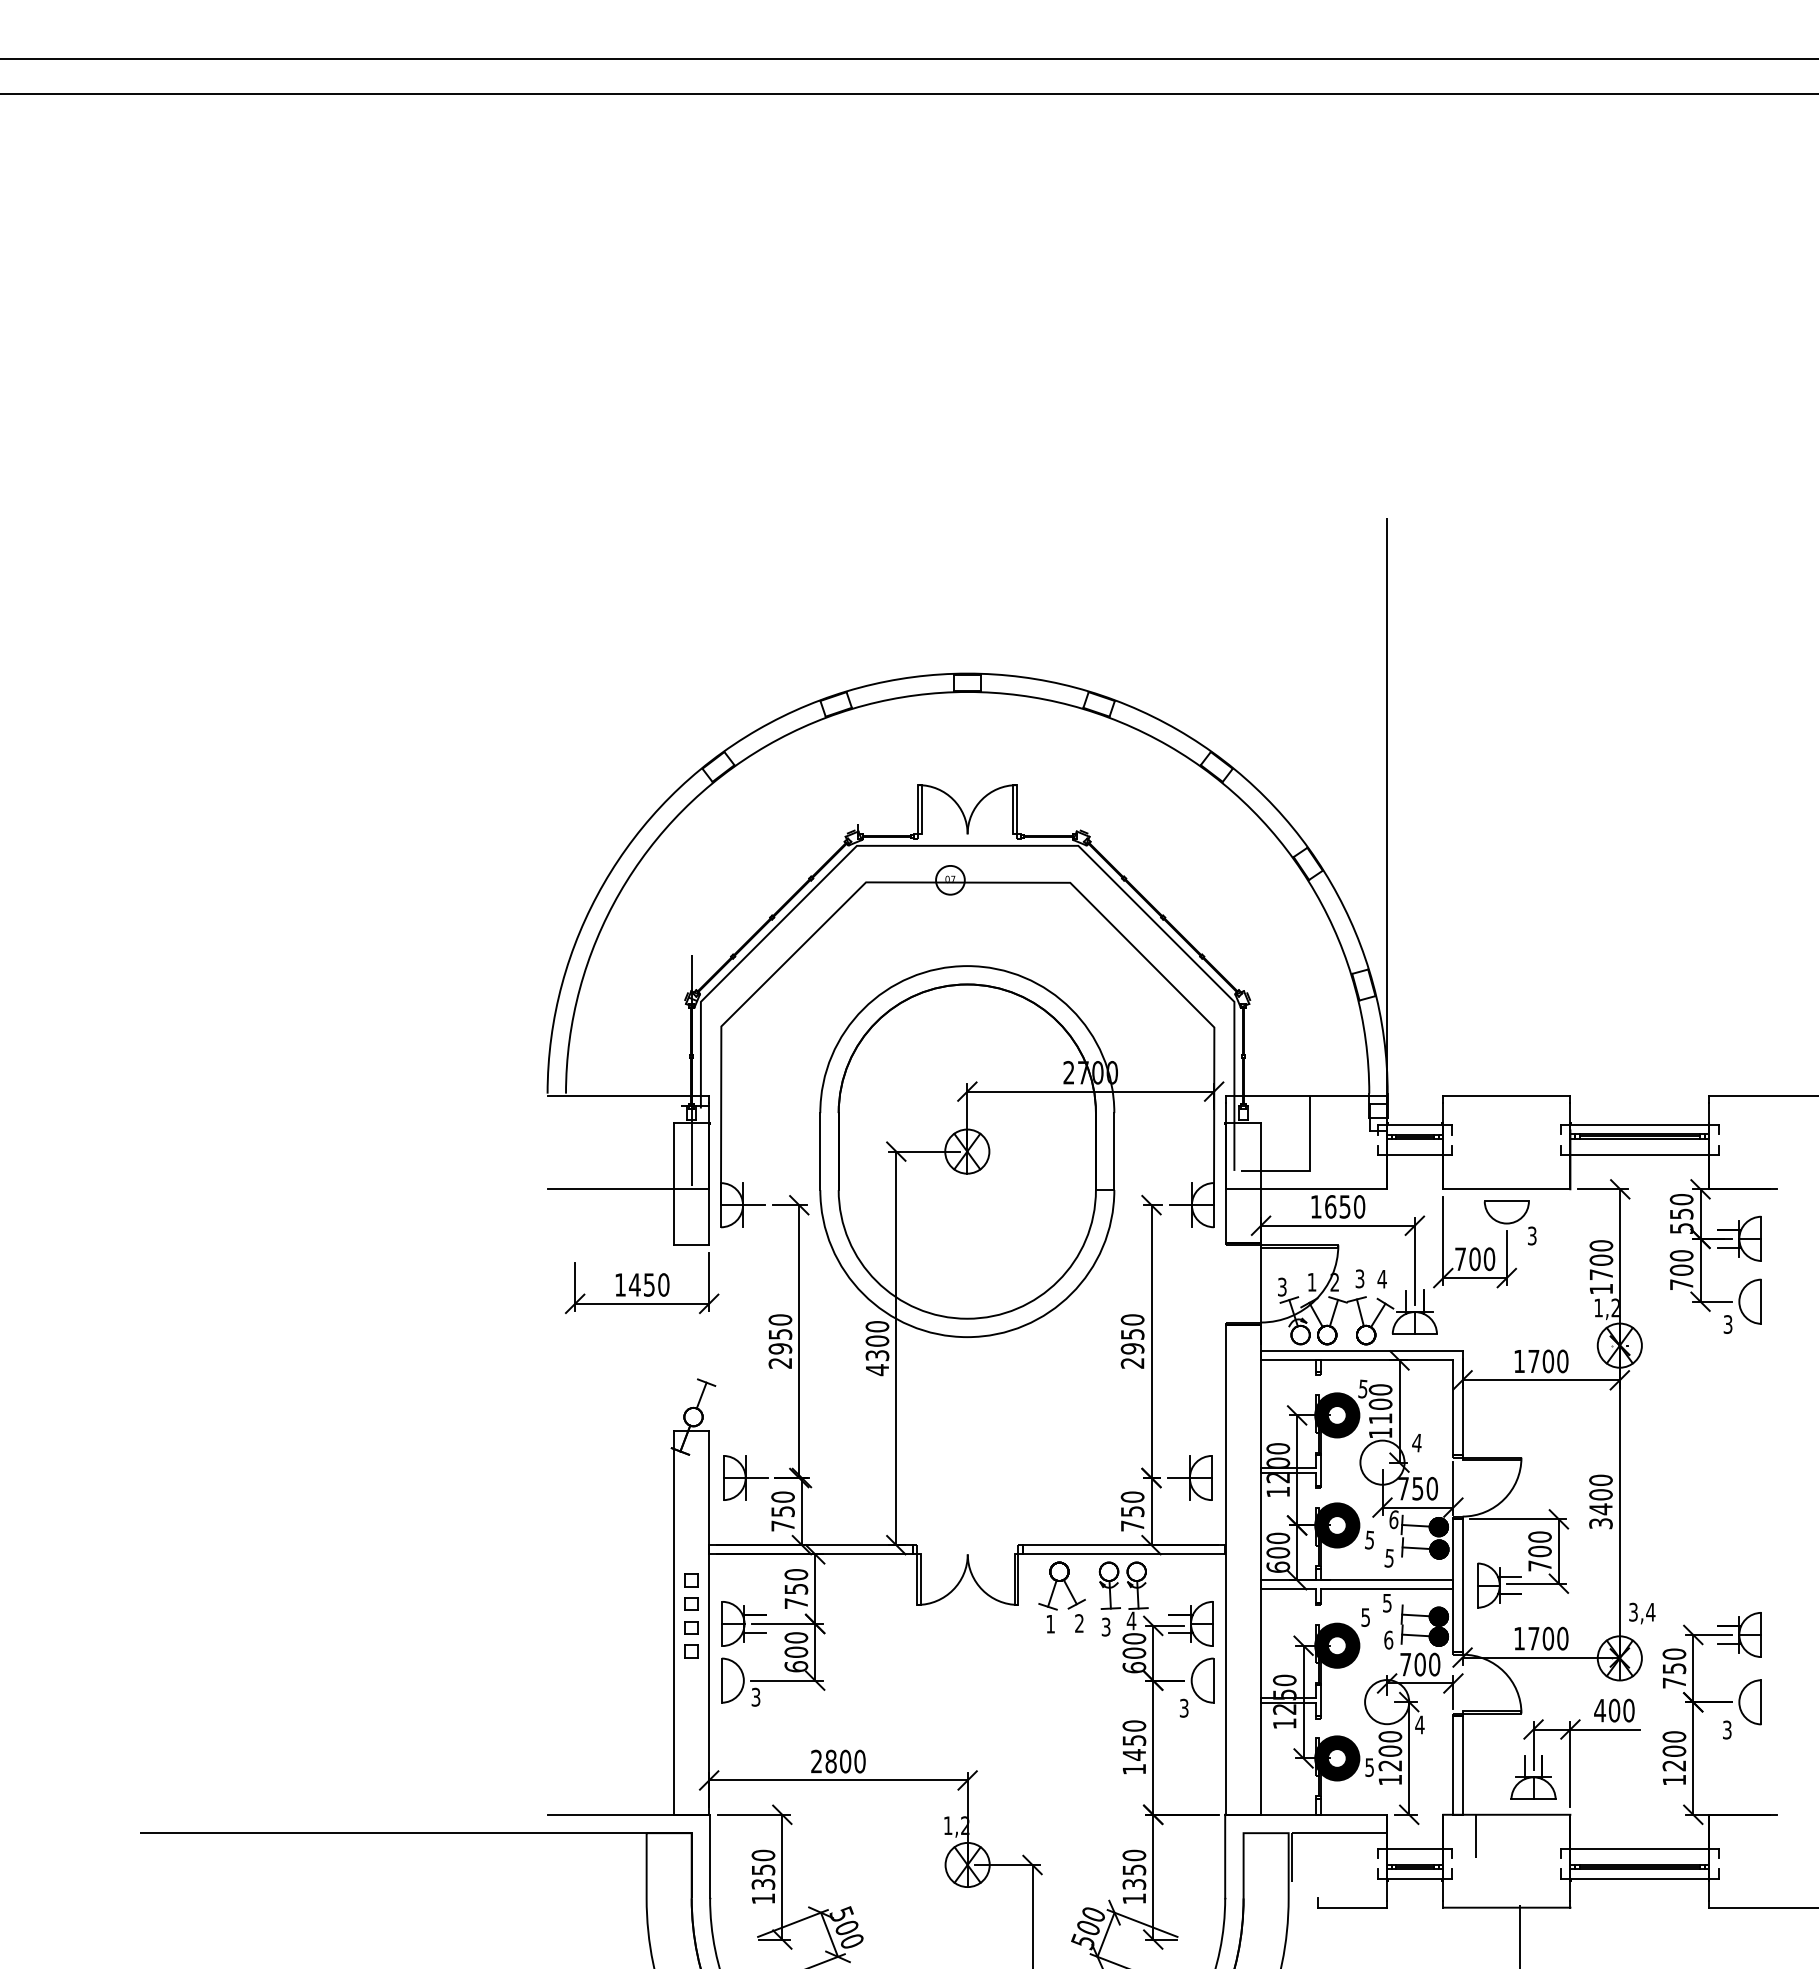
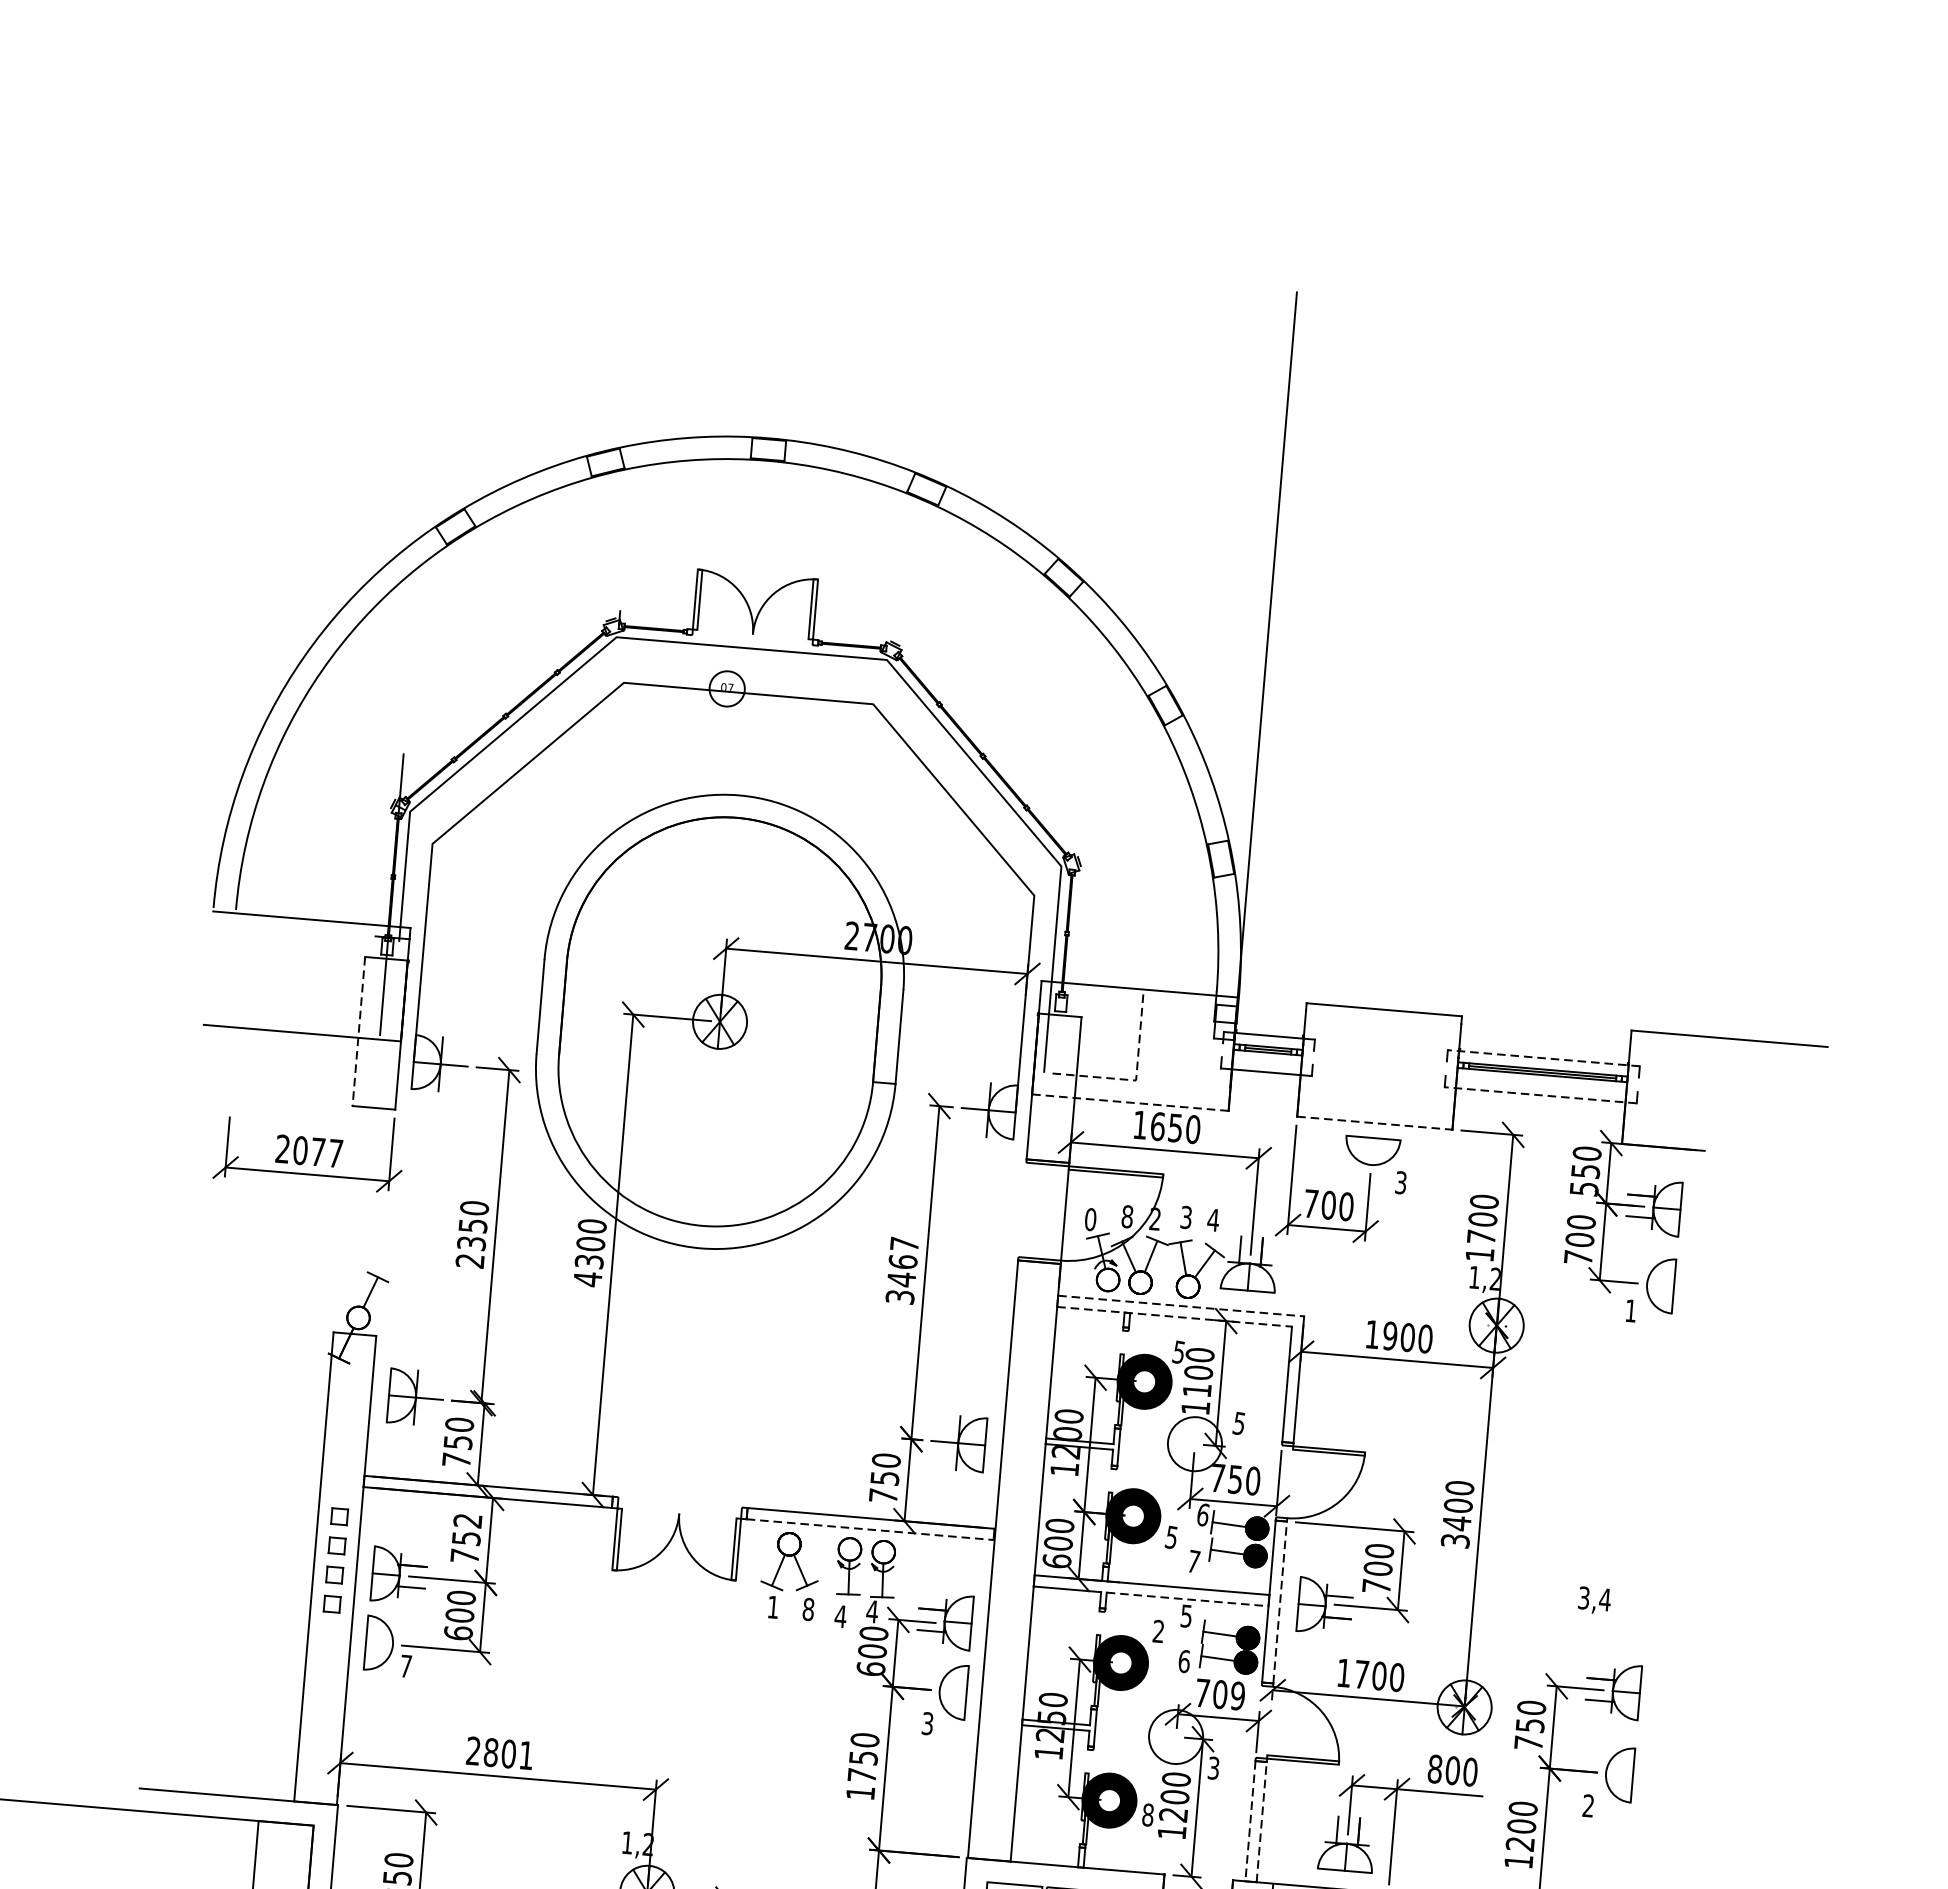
line: (1639, 1124) -> (1543, 1057), solid -> dashed
line: (1639, 1155) -> (1540, 1095), solid -> dashed
line: (1309, 1167) -> (1136, 1076), solid -> dashed
line: (674, 1184) -> (359, 1032), solid -> dashed
line: (1307, 1189) -> (1131, 1102), solid -> dashed
line: (1506, 1189) -> (1374, 1123), solid -> dashed
text: (1311, 1281) -> (1126, 1215), 1 -> 8
text: (642, 1284) -> (309, 1150), 1450 -> 2077
text: (1281, 1286) -> (1089, 1218), 3 -> 0
text: (1727, 1324) -> (1630, 1310), 3 -> 1
text: (1132, 1341) -> (902, 1270), 2950 -> 3467
text: (780, 1348) -> (471, 1243), 2950 -> 2350
line: (1361, 1351) -> (1180, 1306), solid -> dashed
line: (1357, 1360) -> (1174, 1316), solid -> dashed
text: (1533, 1361) -> (1389, 1336), 1700 -> 1900
text: (1416, 1442) -> (1238, 1423), 4 -> 5
line: (1124, 1554) -> (870, 1529), solid -> dashed
text: (1389, 1558) -> (1193, 1561), 5 -> 7
text: (796, 1574) -> (468, 1520), 750 -> 752
line: (1462, 1585) -> (1280, 1602), solid -> dashed
line: (1387, 1589) -> (1188, 1599), solid -> dashed
text: (1642, 1613) -> (1594, 1600), moved
text: (1365, 1617) -> (1158, 1631), 5 -> 2
text: (1079, 1623) -> (808, 1609), 2 -> 8
text: (1105, 1626) -> (840, 1615), 3 -> 4
text: (1434, 1664) -> (1237, 1695), 700 -> 709
text: (755, 1696) -> (405, 1665), 3 -> 7
text: (1600, 1710) -> (1435, 1769), 400 -> 800
text: (1419, 1724) -> (1213, 1767), 4 -> 3
text: (1727, 1730) -> (1588, 1806), 3 -> 2
text: (1133, 1754) -> (861, 1774), 1450 -> 1750
text: (859, 1761) -> (525, 1755), 2800 -> 2801
line: (1462, 1765) -> (1261, 1822), solid -> dashed
line: (1453, 1766) -> (1250, 1822), solid -> dashed
text: (1369, 1767) -> (1147, 1814), 5 -> 8

